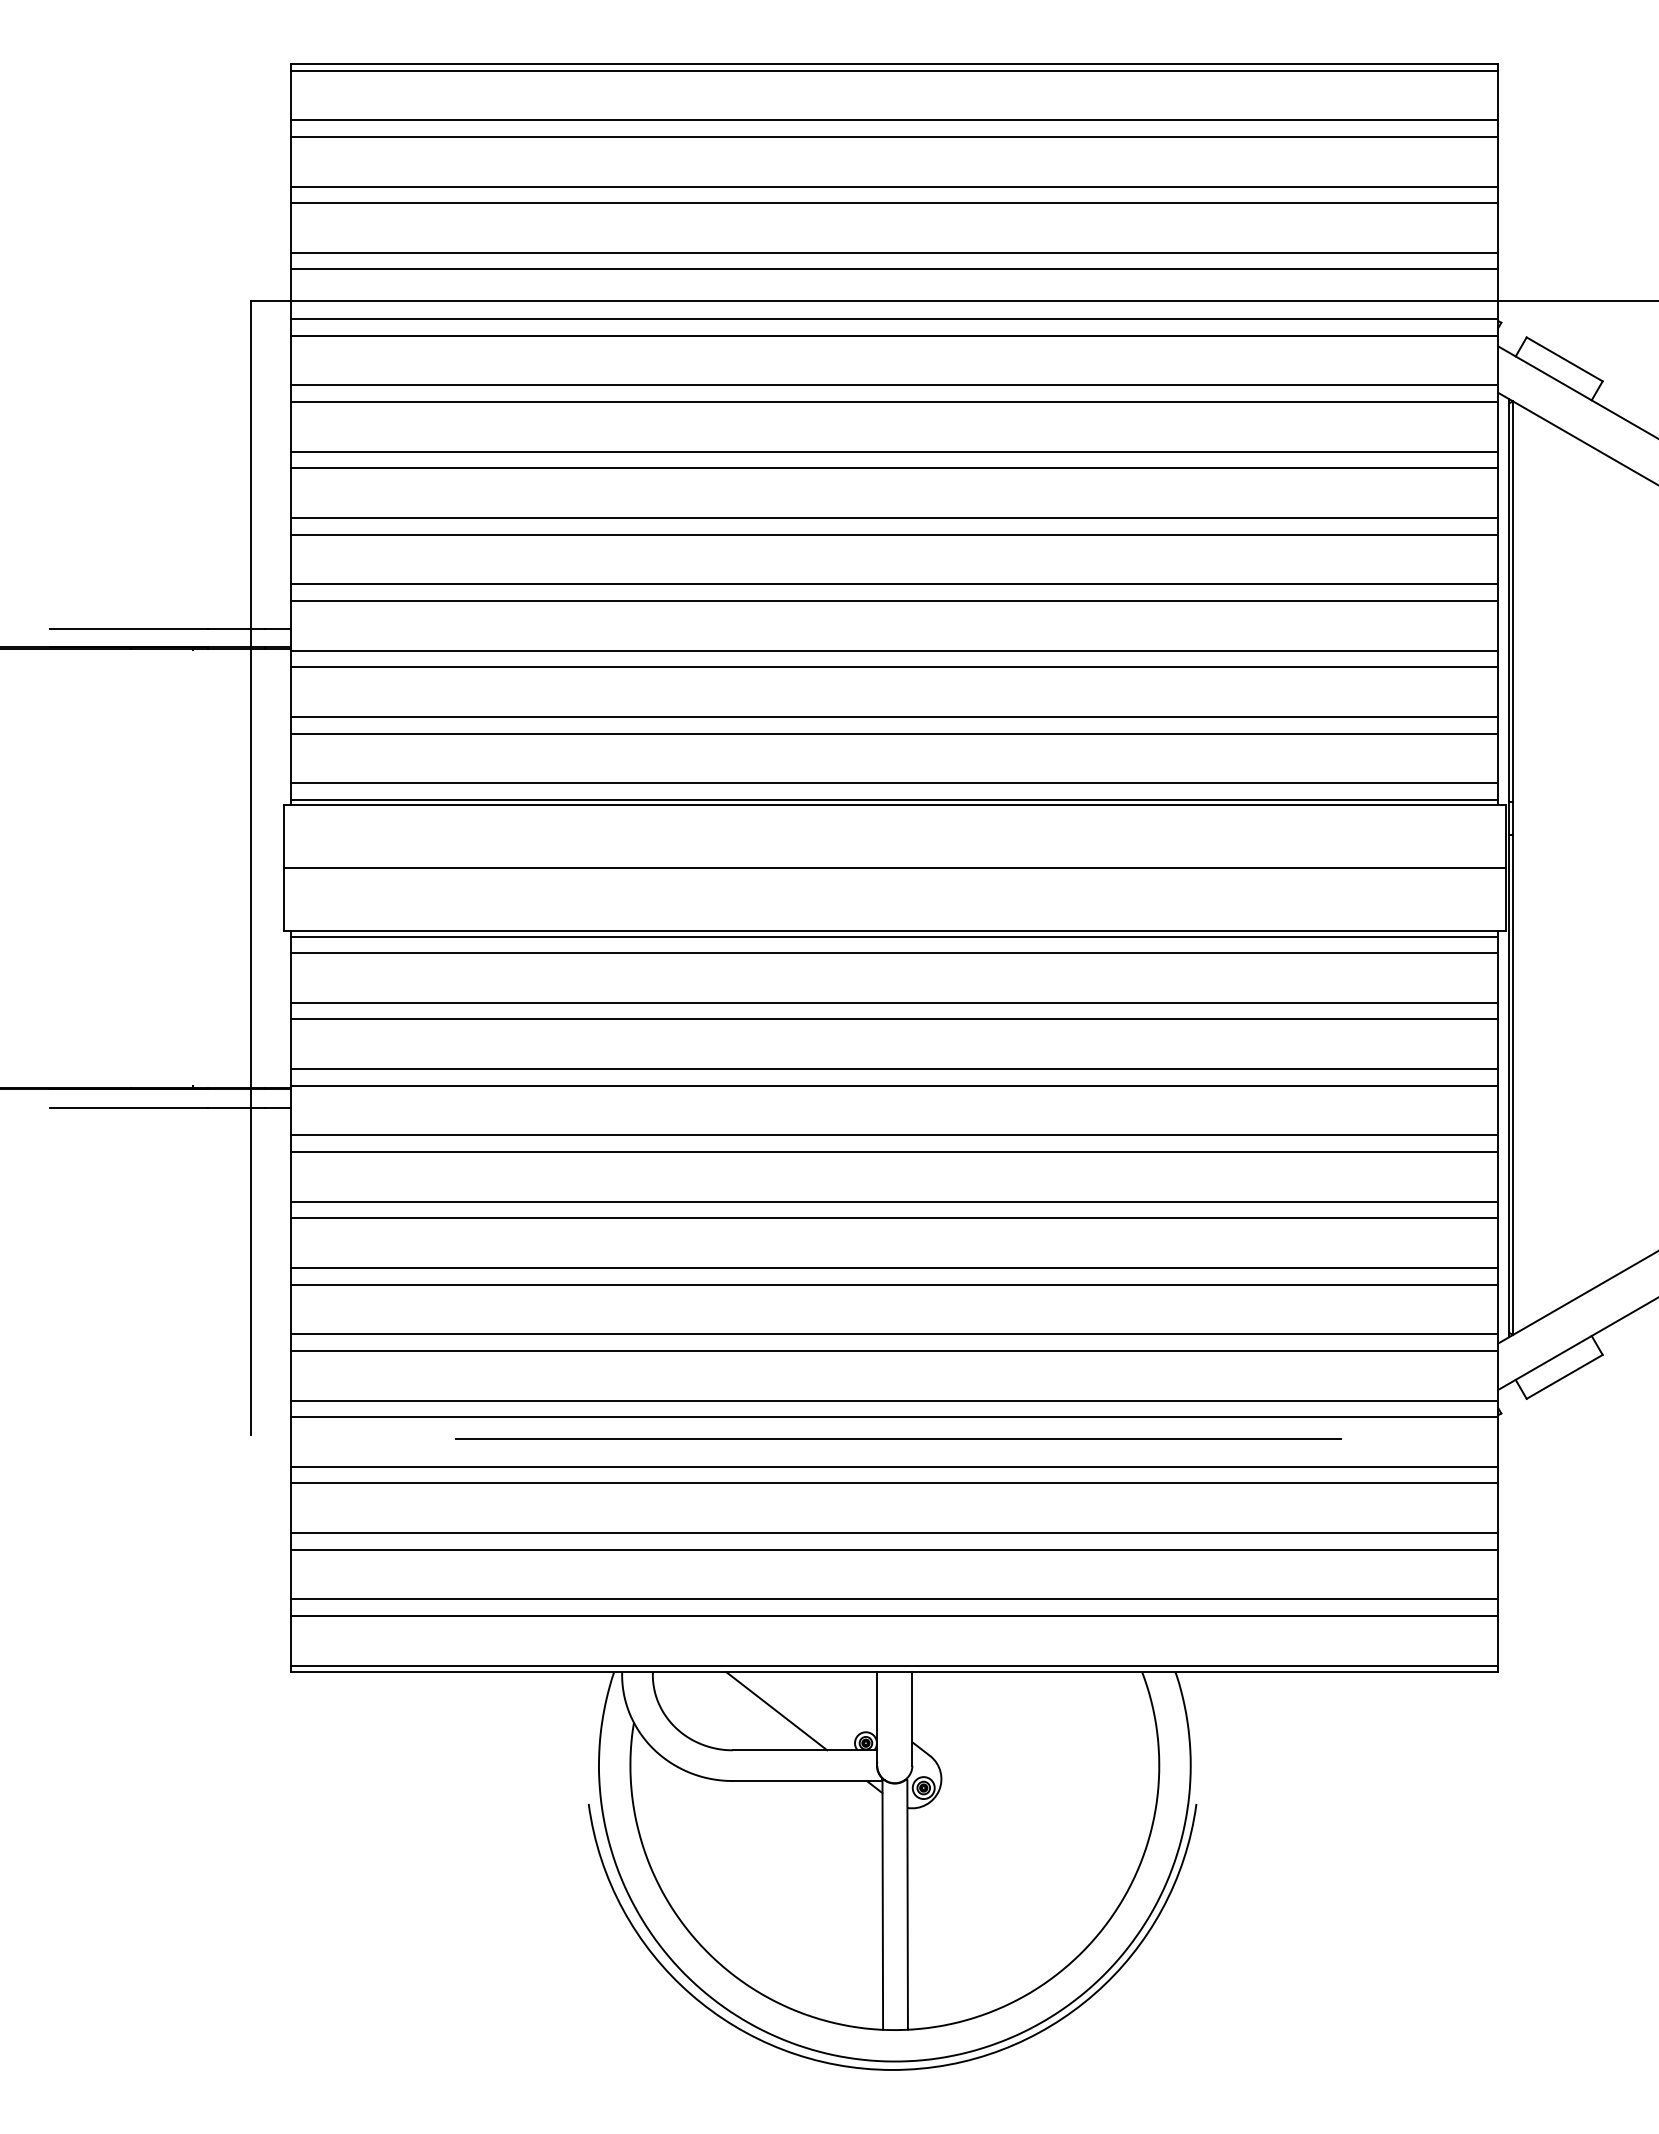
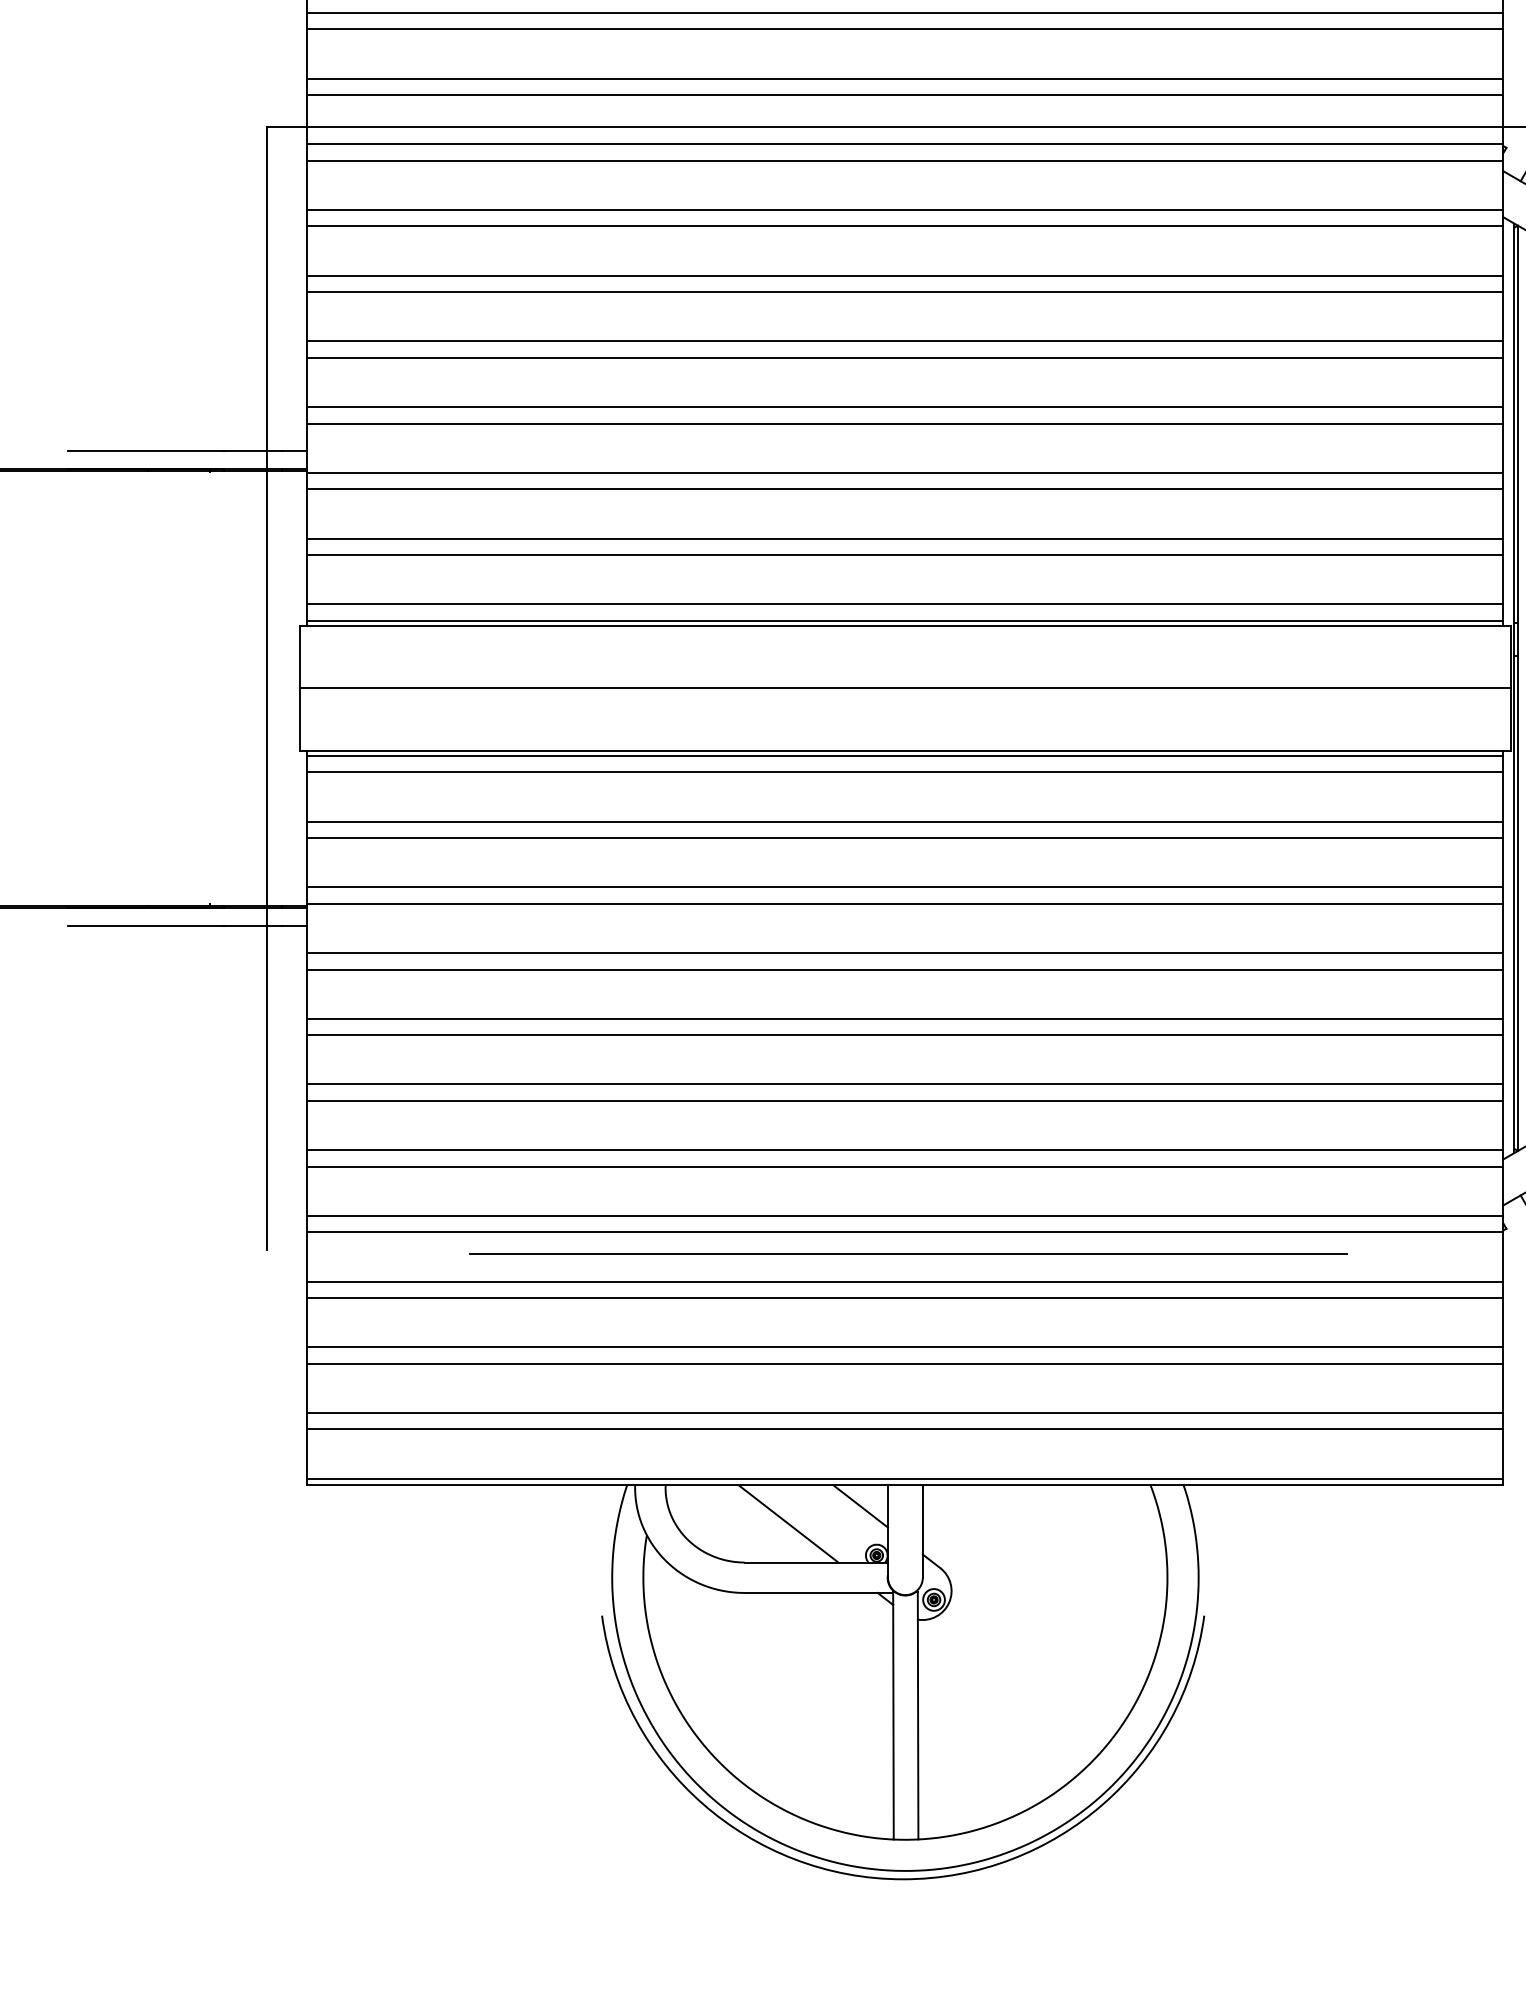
line: (849, 1693) -> (860, 1506), added

